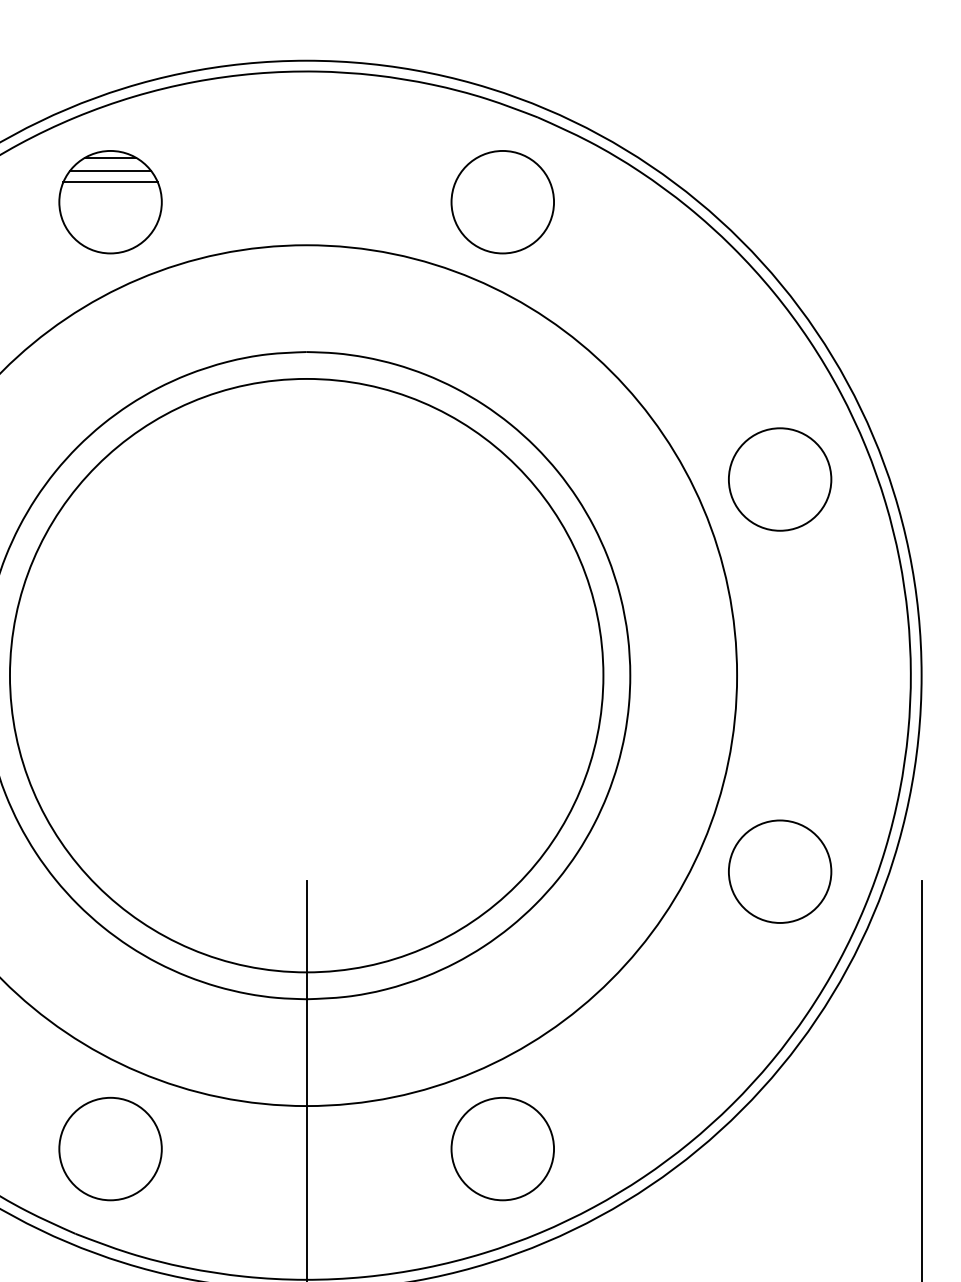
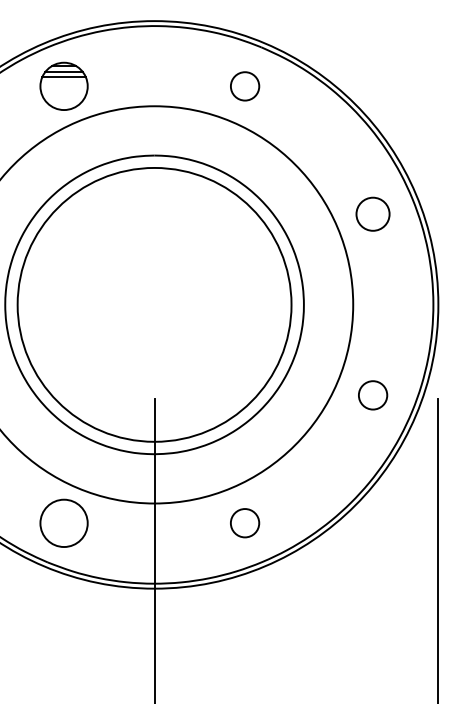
circle: (501, 202) -> (244, 86), size x0.6
circle: (778, 477) -> (372, 213), size x0.7
circle: (778, 871) -> (372, 395), size x0.6
circle: (501, 1147) -> (244, 522), size x0.6

